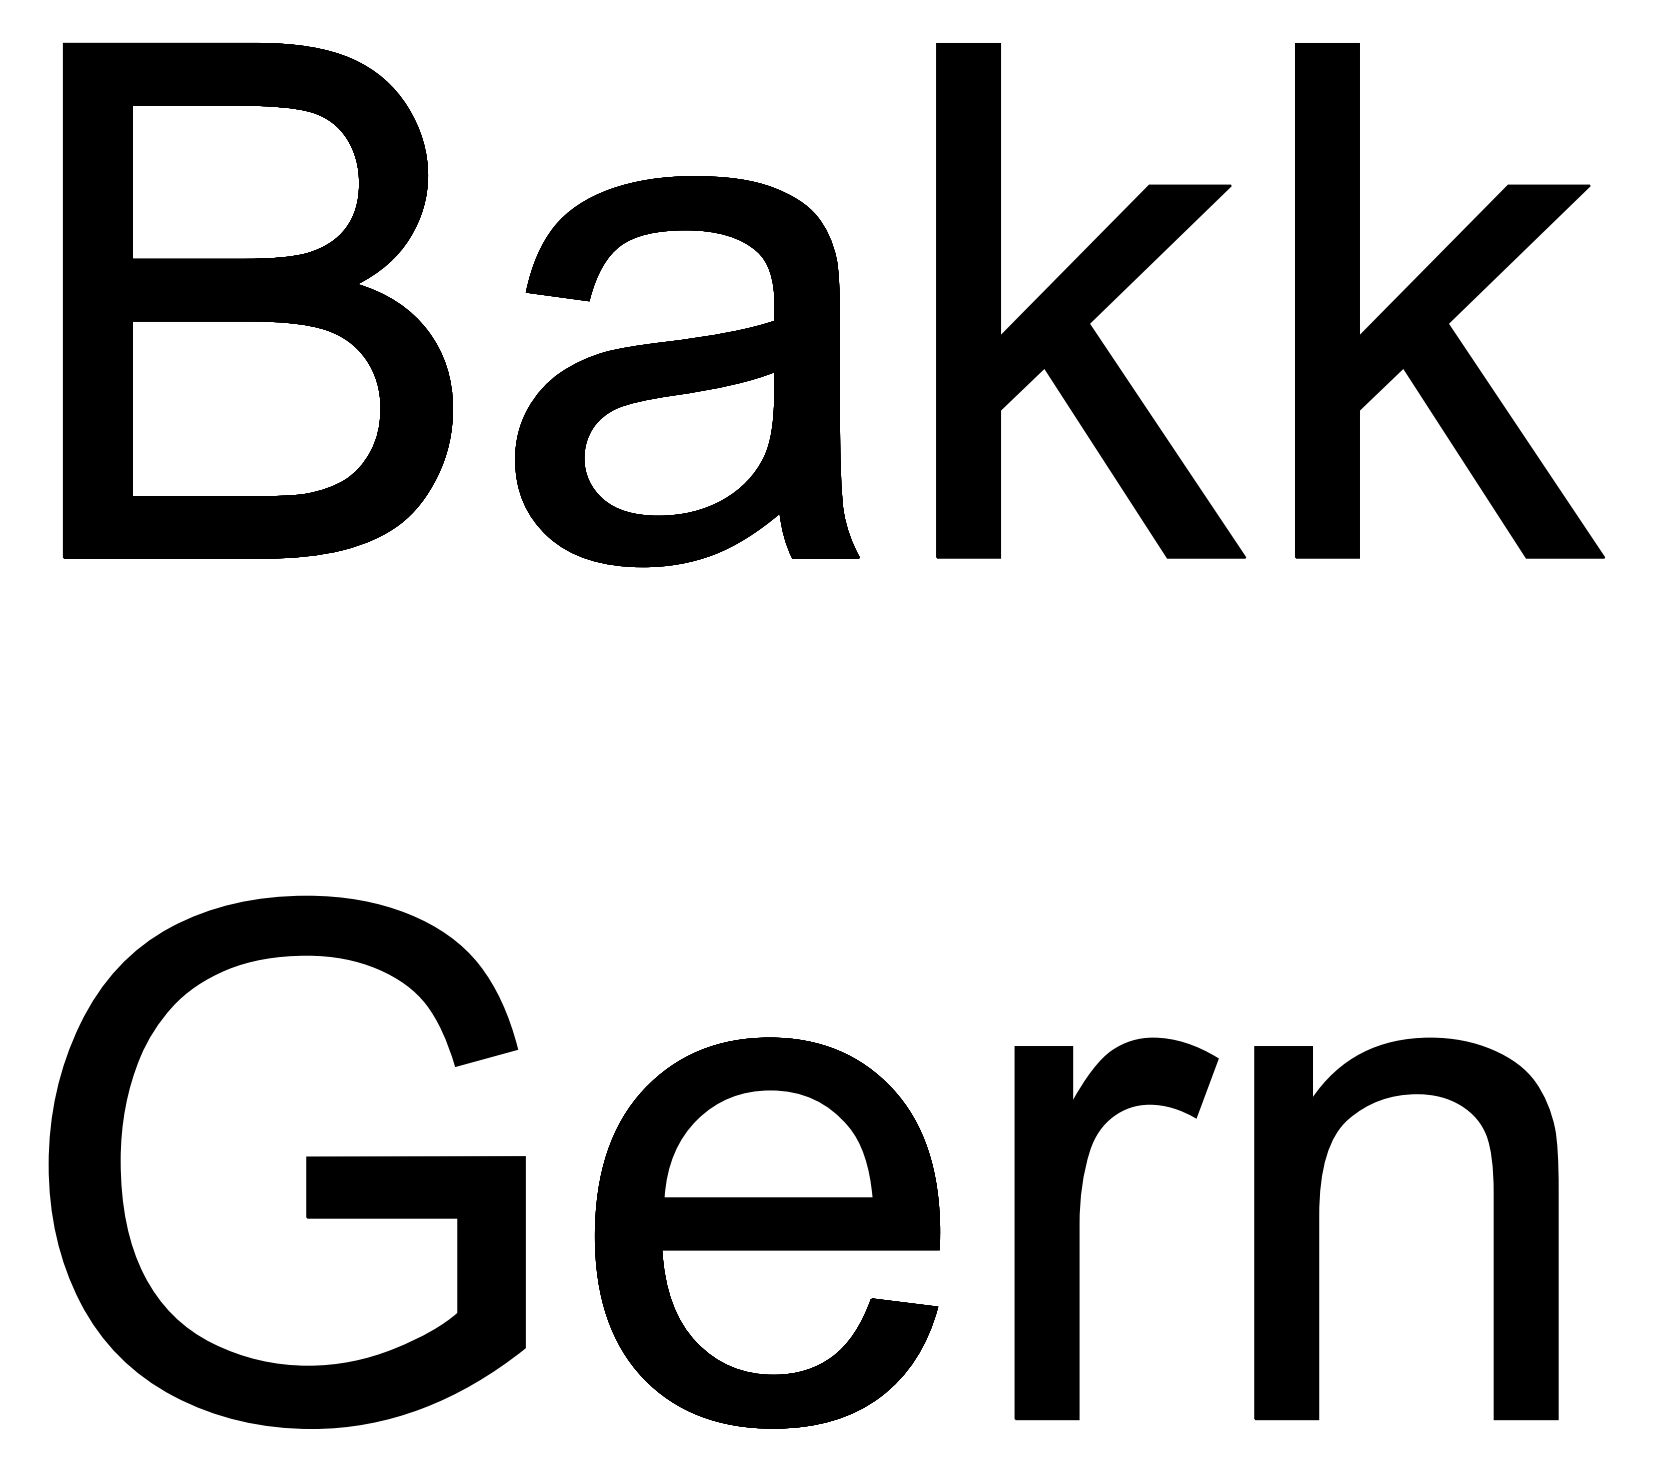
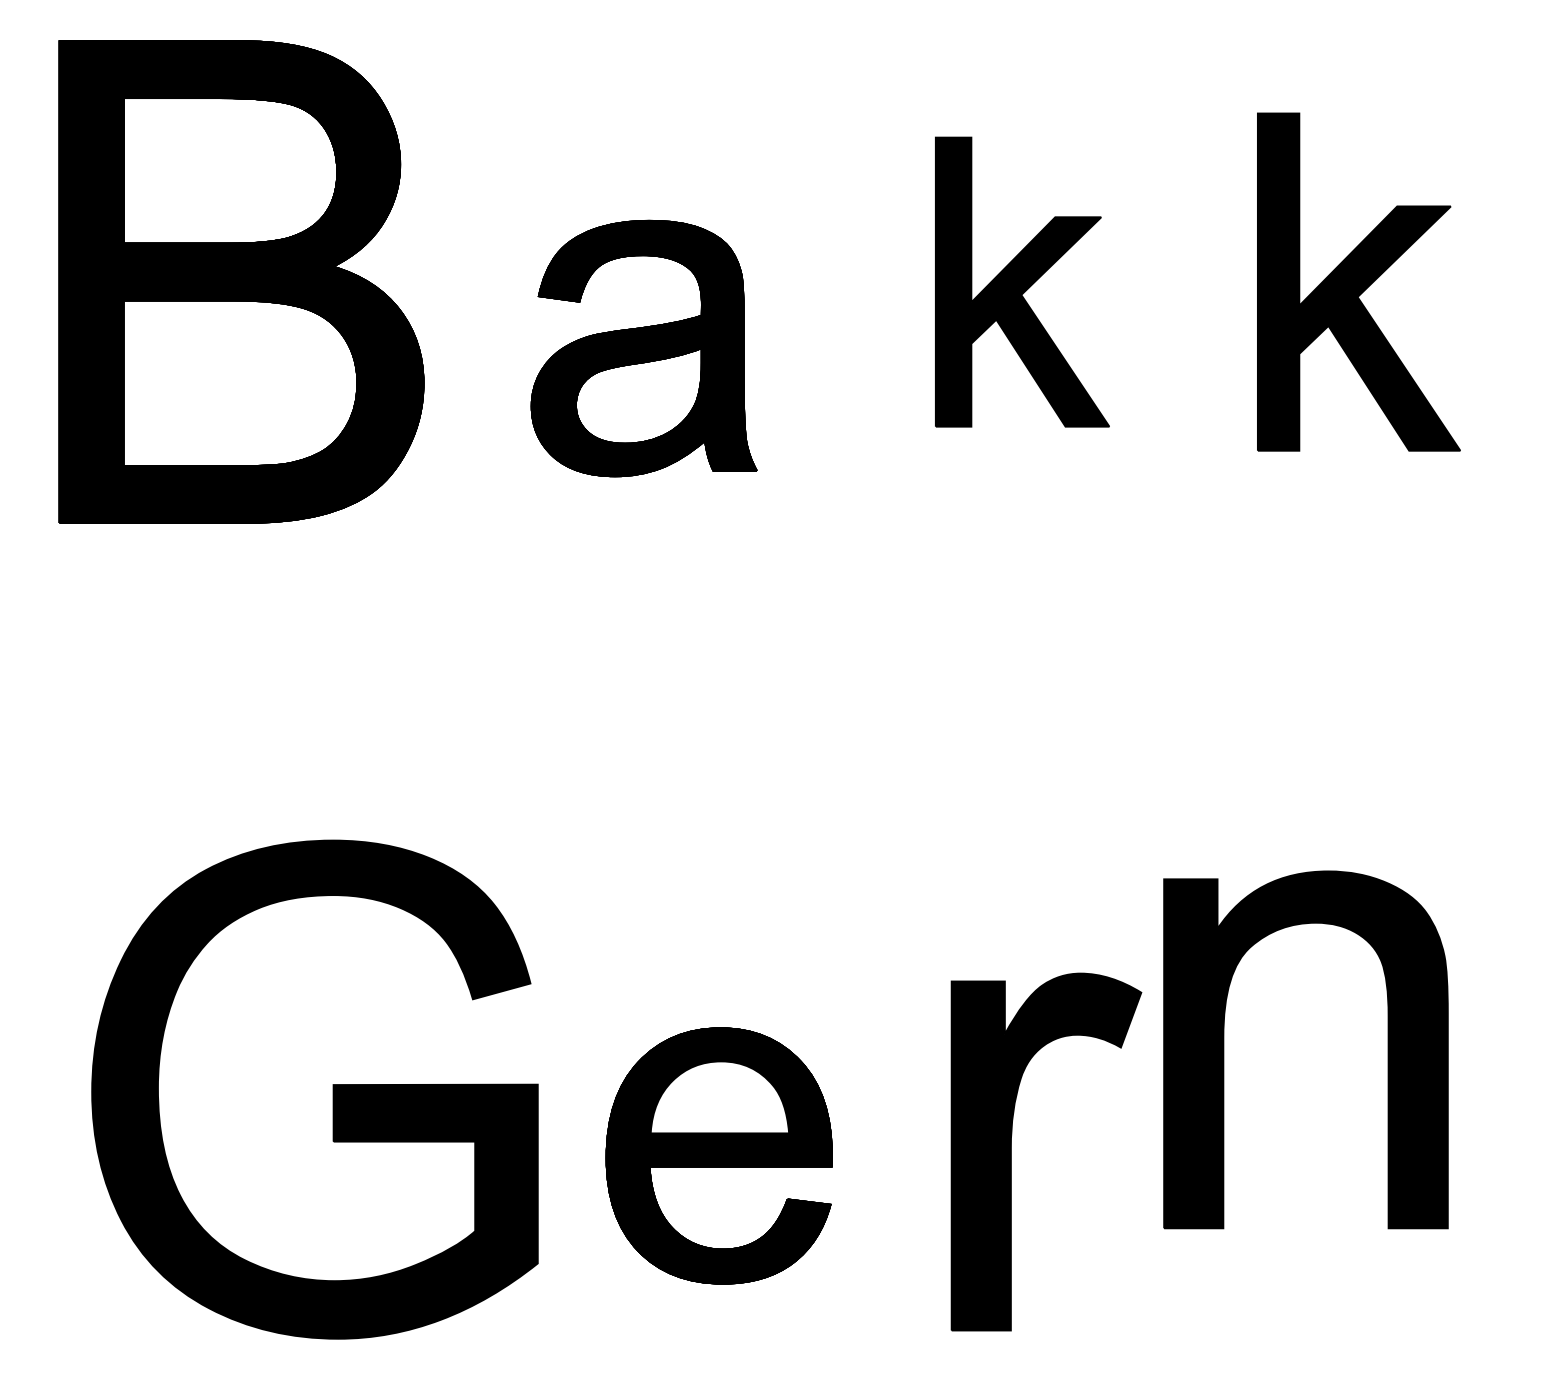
part: (1090, 300) -> (1022, 281), size x0.6
part: (1449, 300) -> (1358, 281), size x0.7
part: (687, 371) -> (644, 348), size x0.7
part: (306, 1161) -> (333, 1088), moved
part: (1319, 1228) -> (1224, 1049), moved
part: (767, 1232) -> (719, 1155), size x0.7

